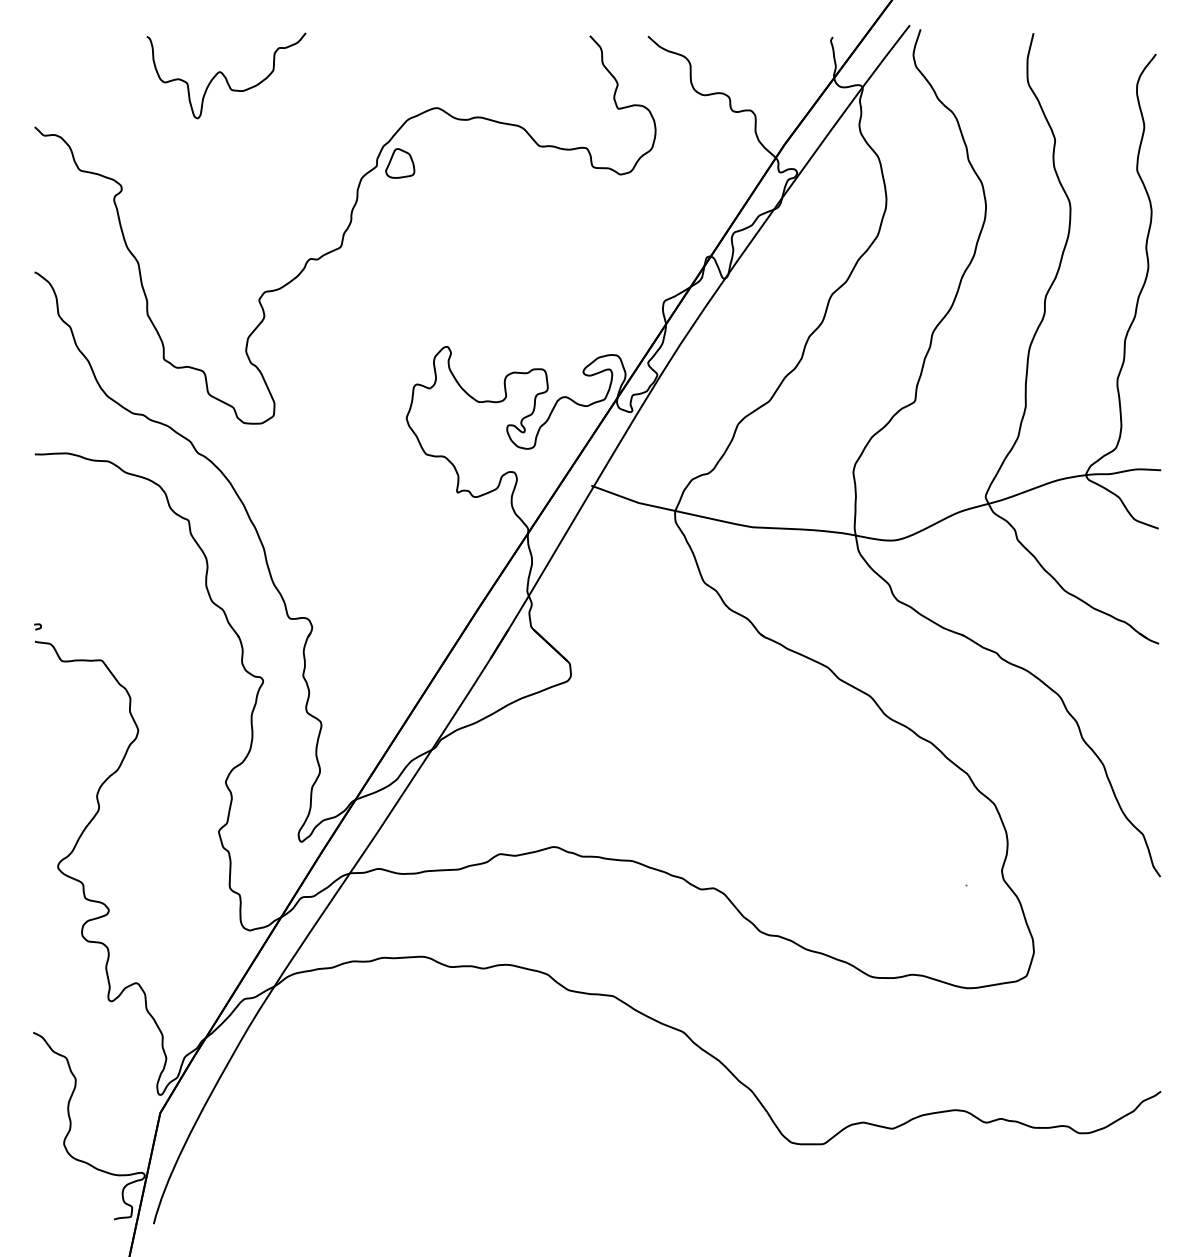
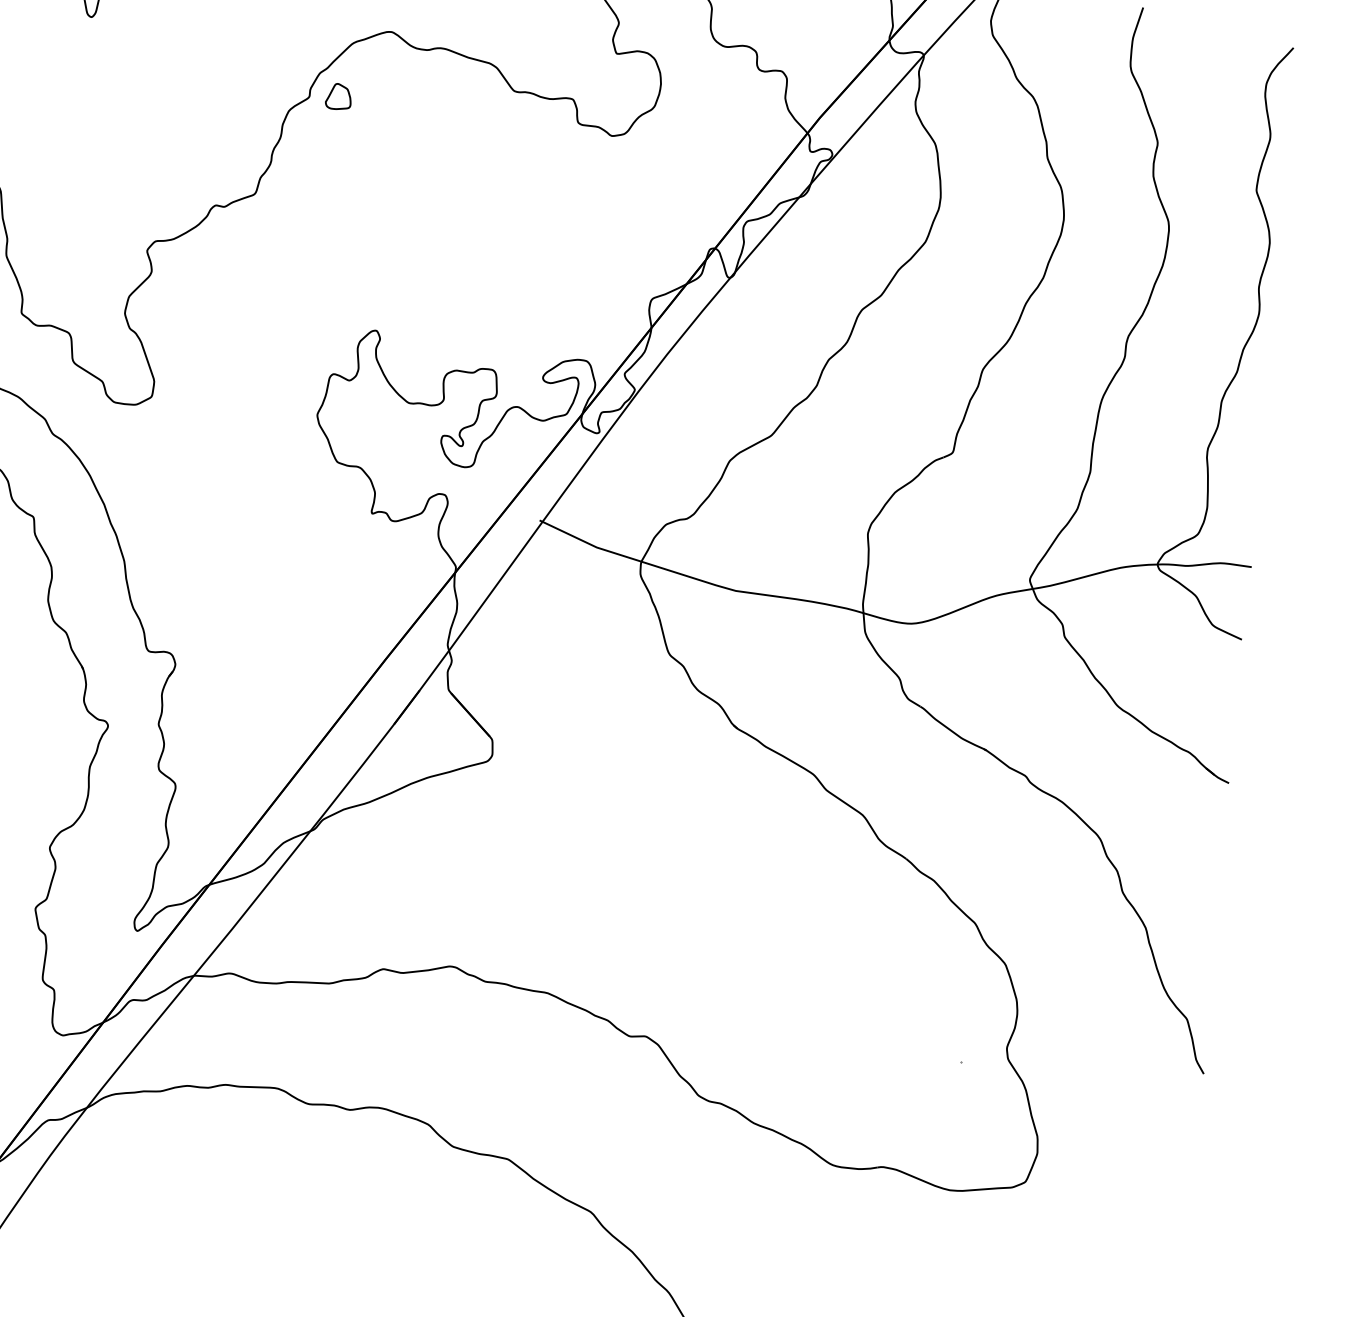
part: (400, 163) -> (339, 96), size x0.7

